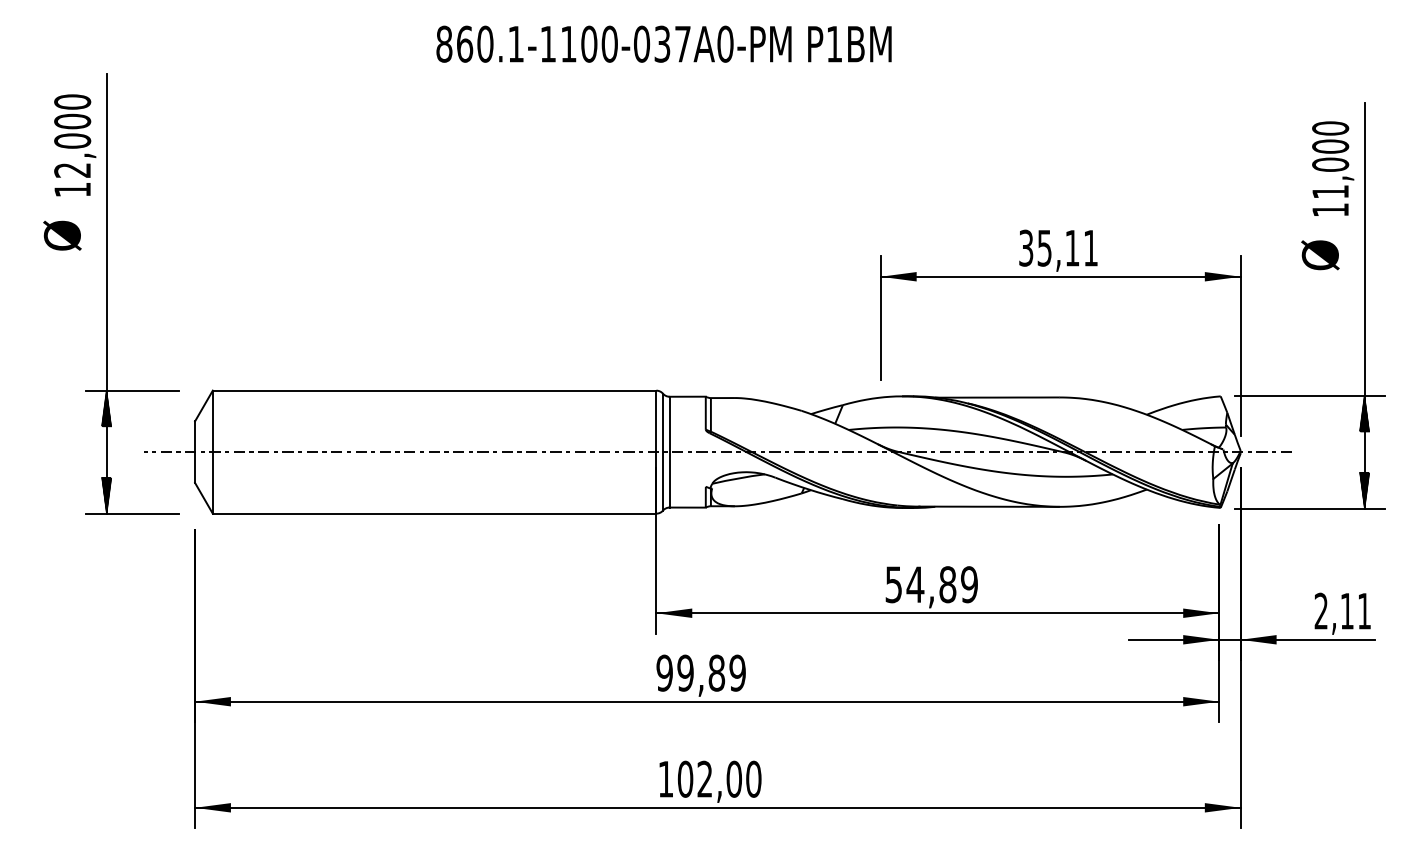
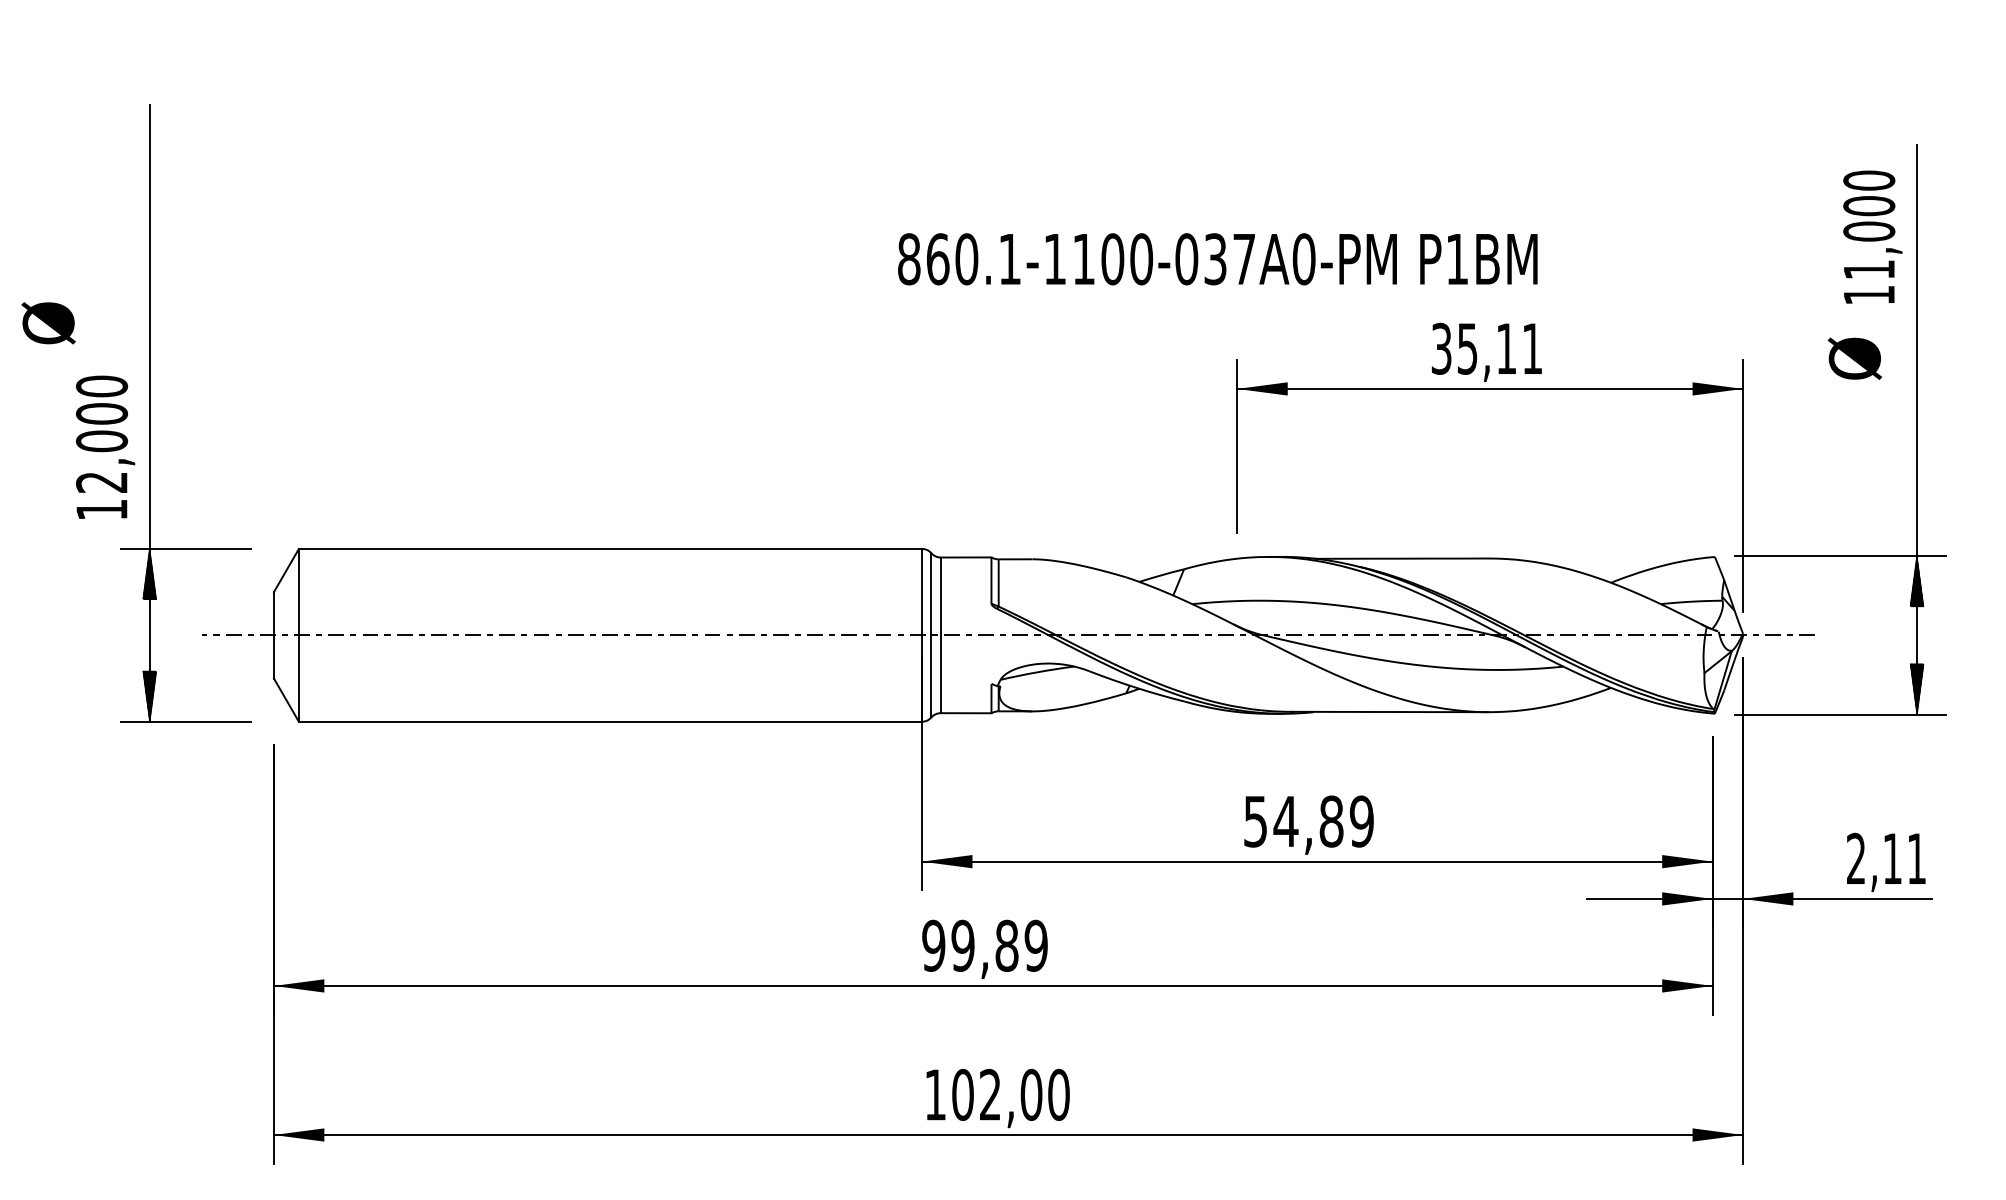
text: (663, 44) -> (1217, 259), moved
text: (75, 144) -> (105, 446), moved
text: (62, 235) -> (48, 323), moved

